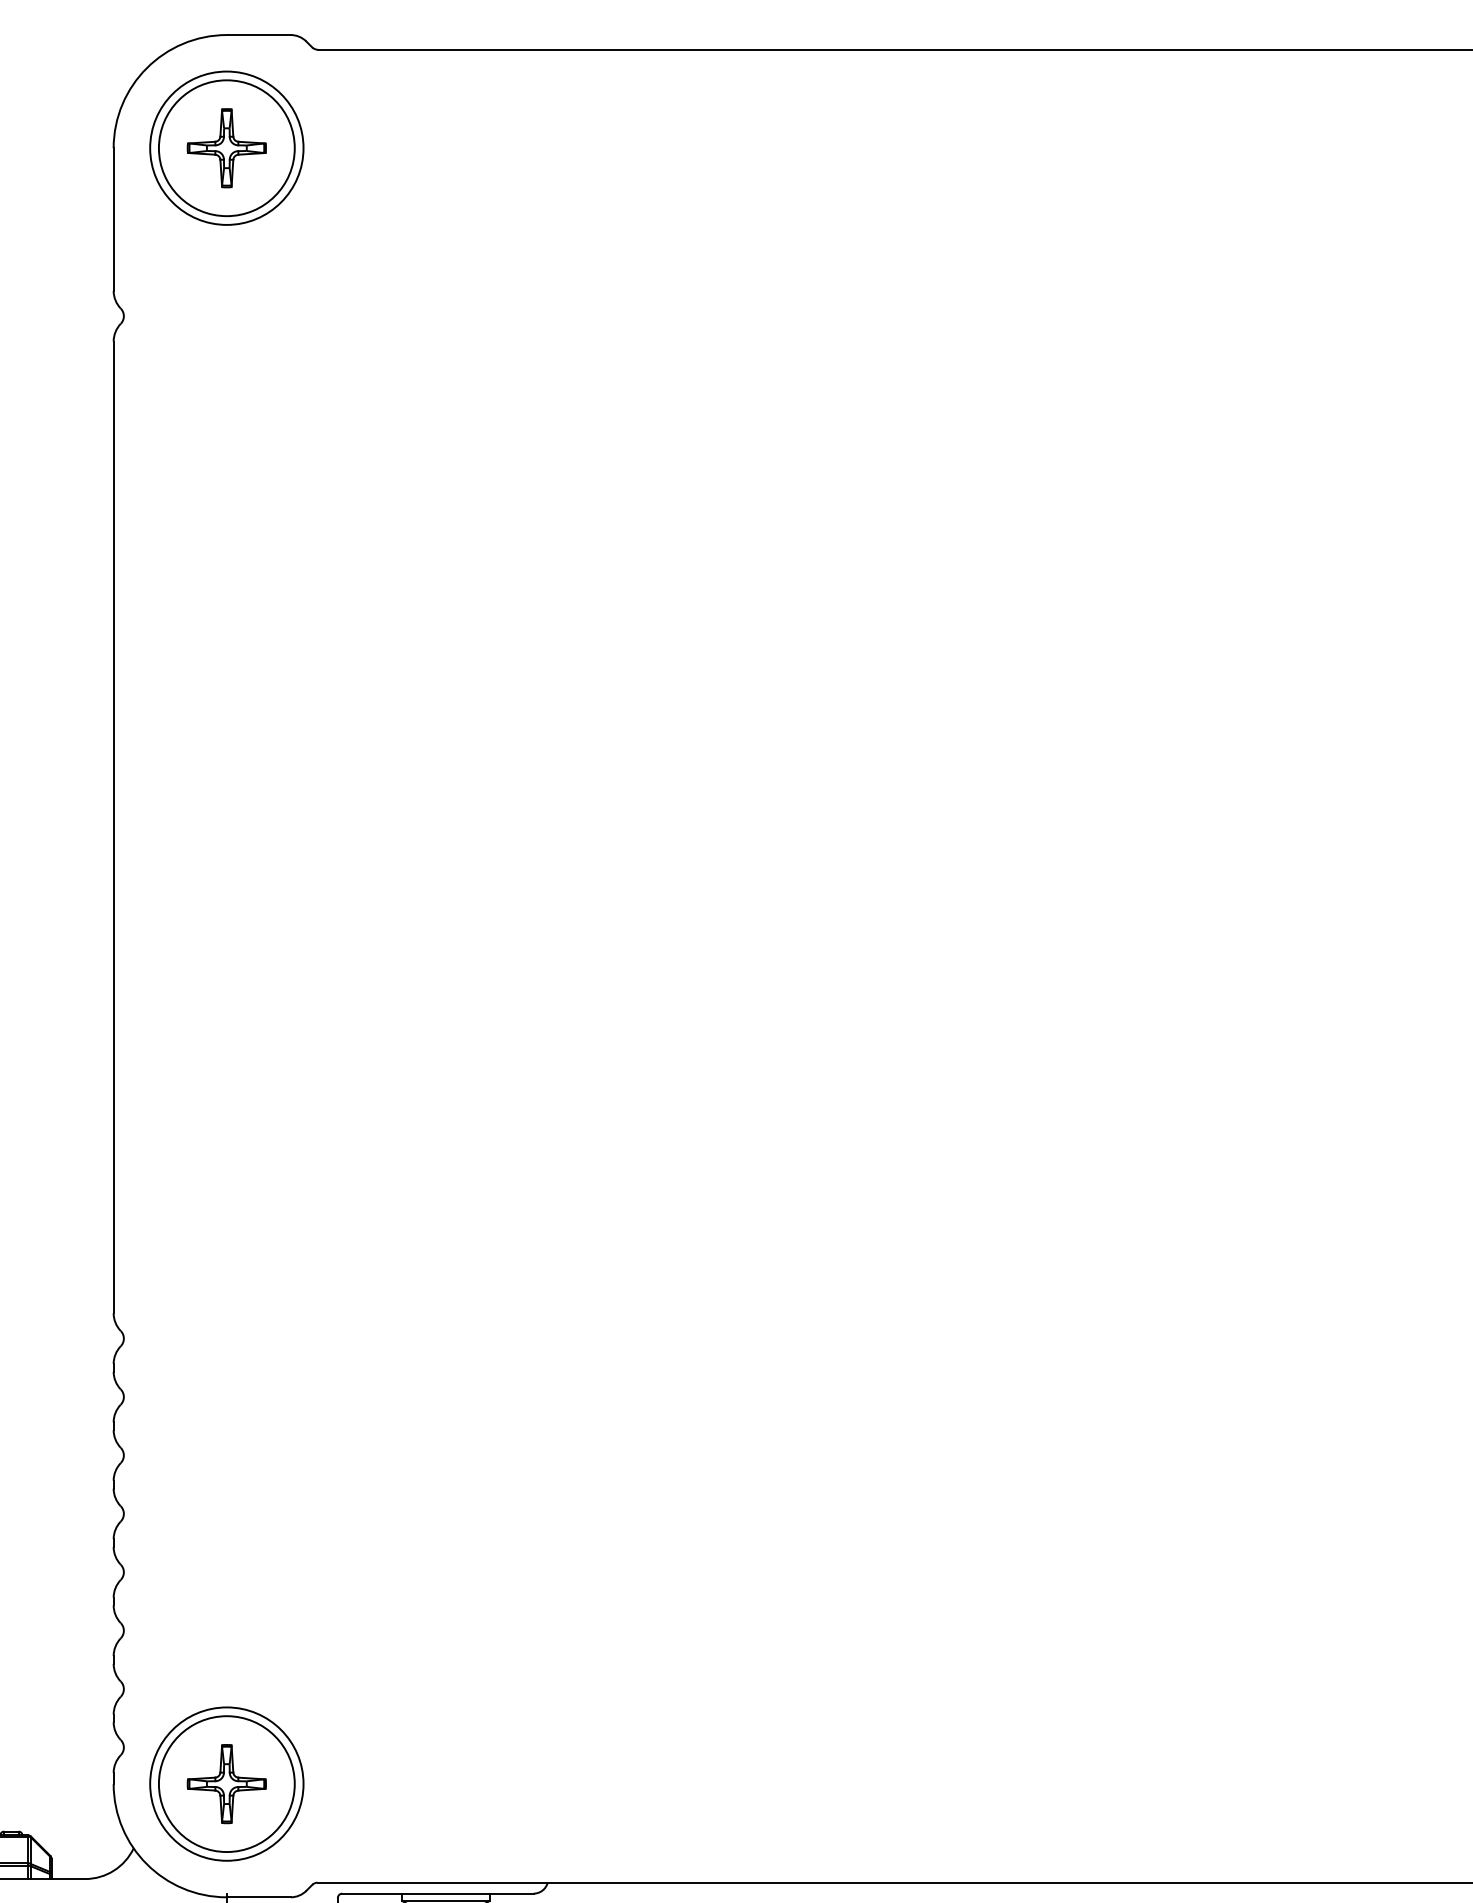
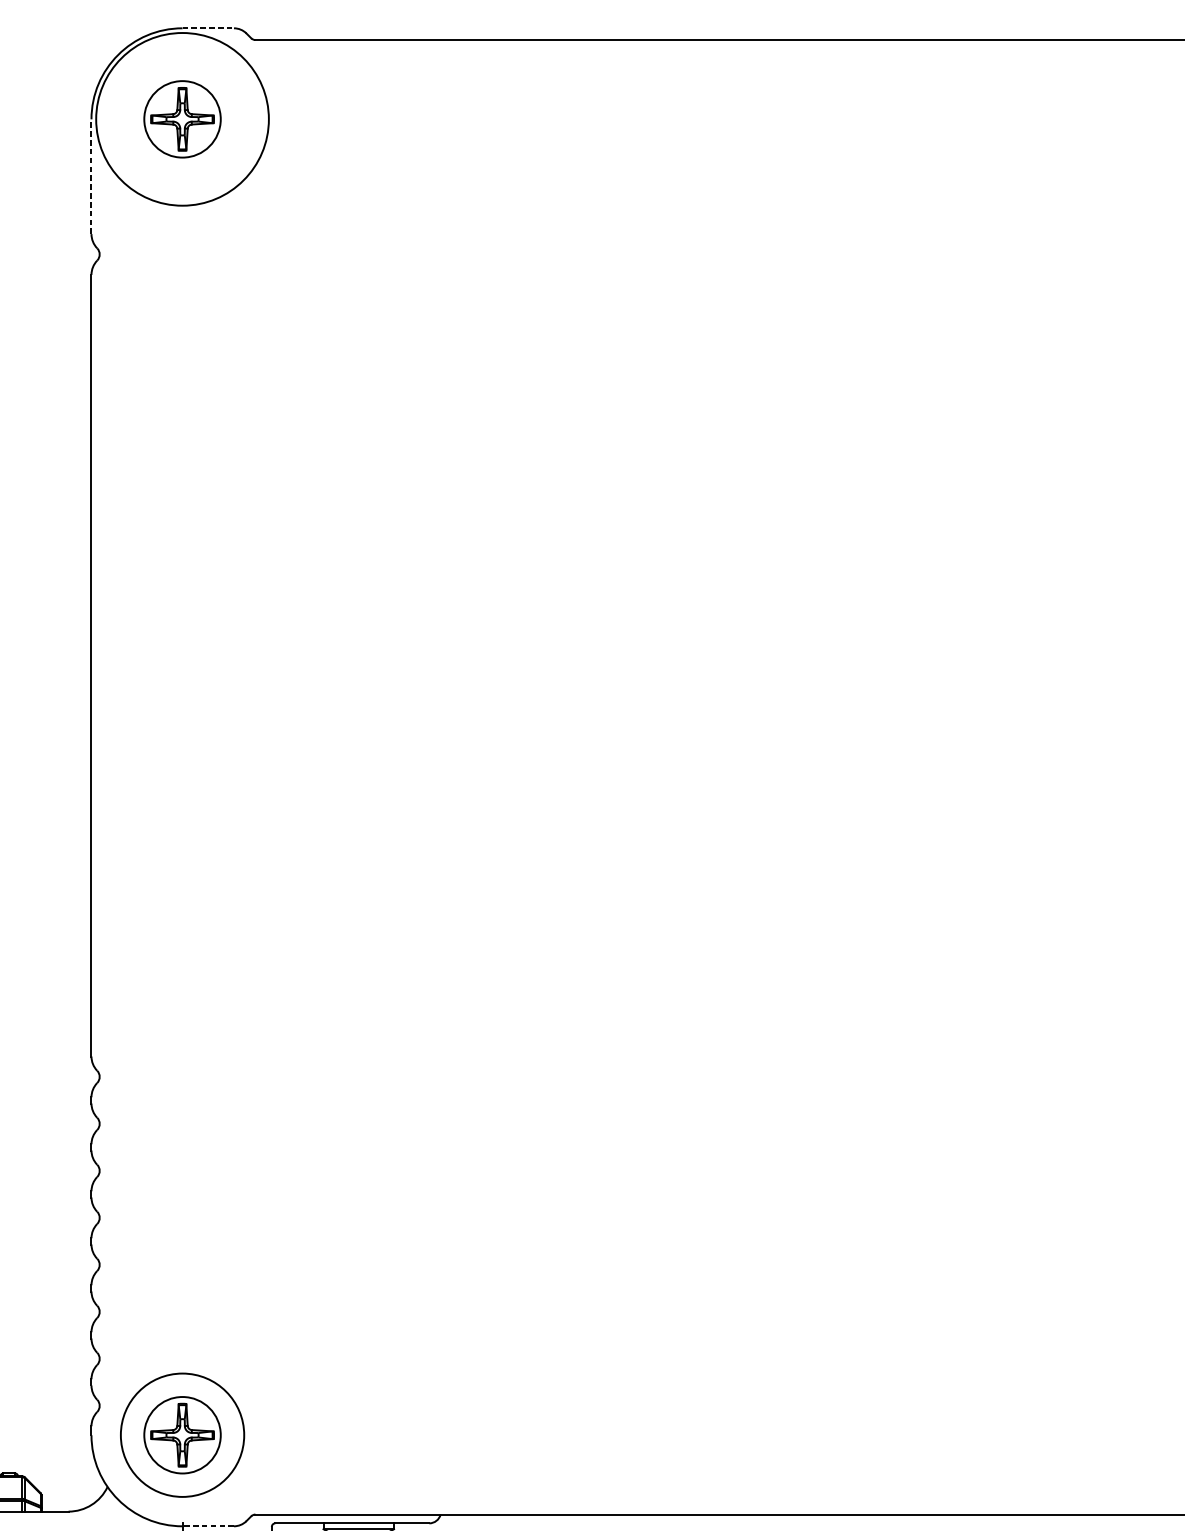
line: (258, 35) -> (207, 28), solid -> dashed
circle: (226, 147) -> (182, 118), size x1.4
circle: (226, 148) -> (182, 119), size x0.7
line: (113, 219) -> (91, 176), solid -> dashed
circle: (226, 1784) -> (182, 1435), size x0.7
line: (258, 1897) -> (207, 1526), solid -> dashed

